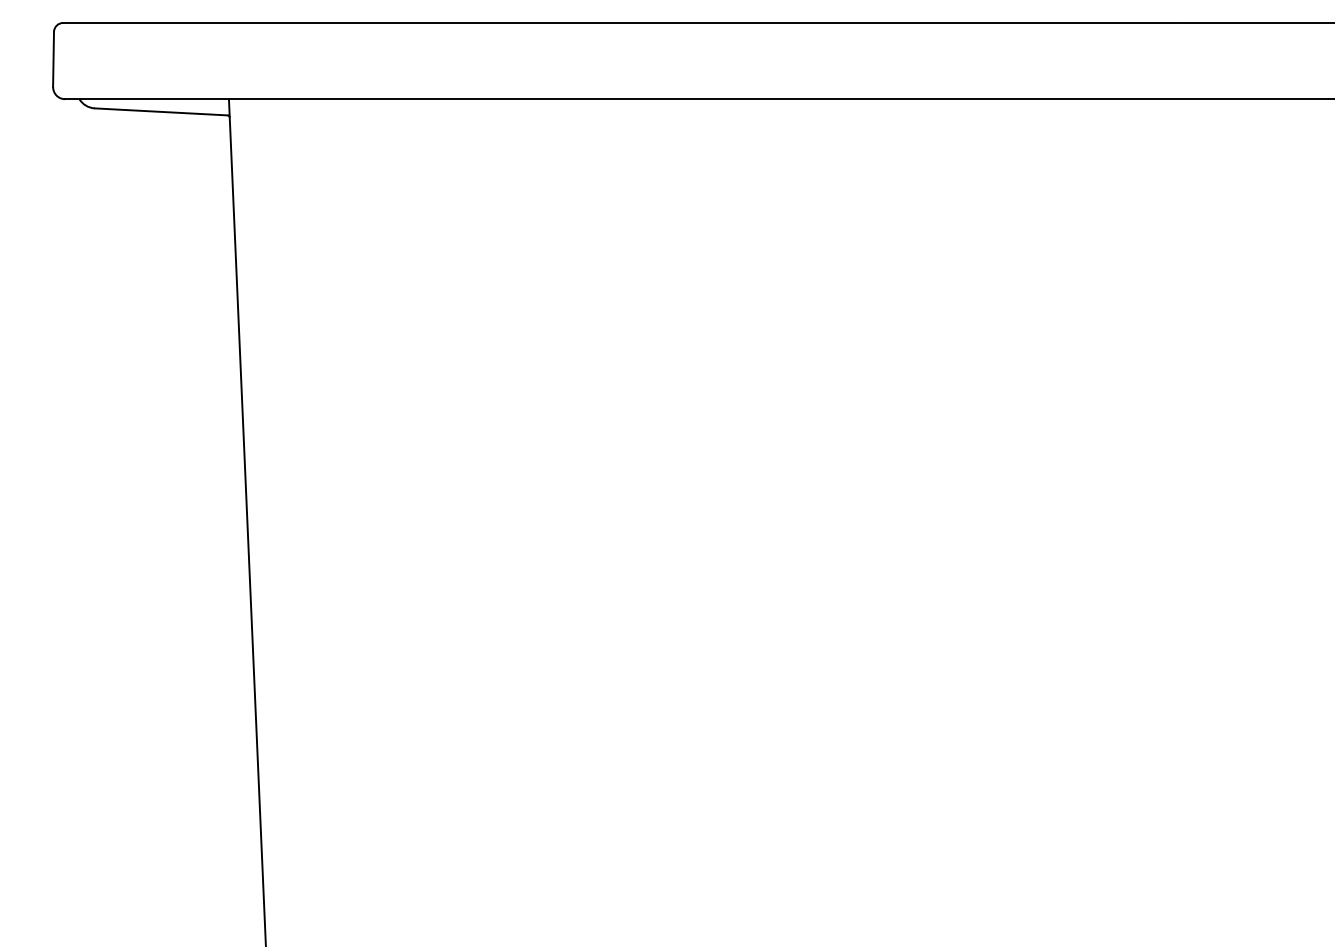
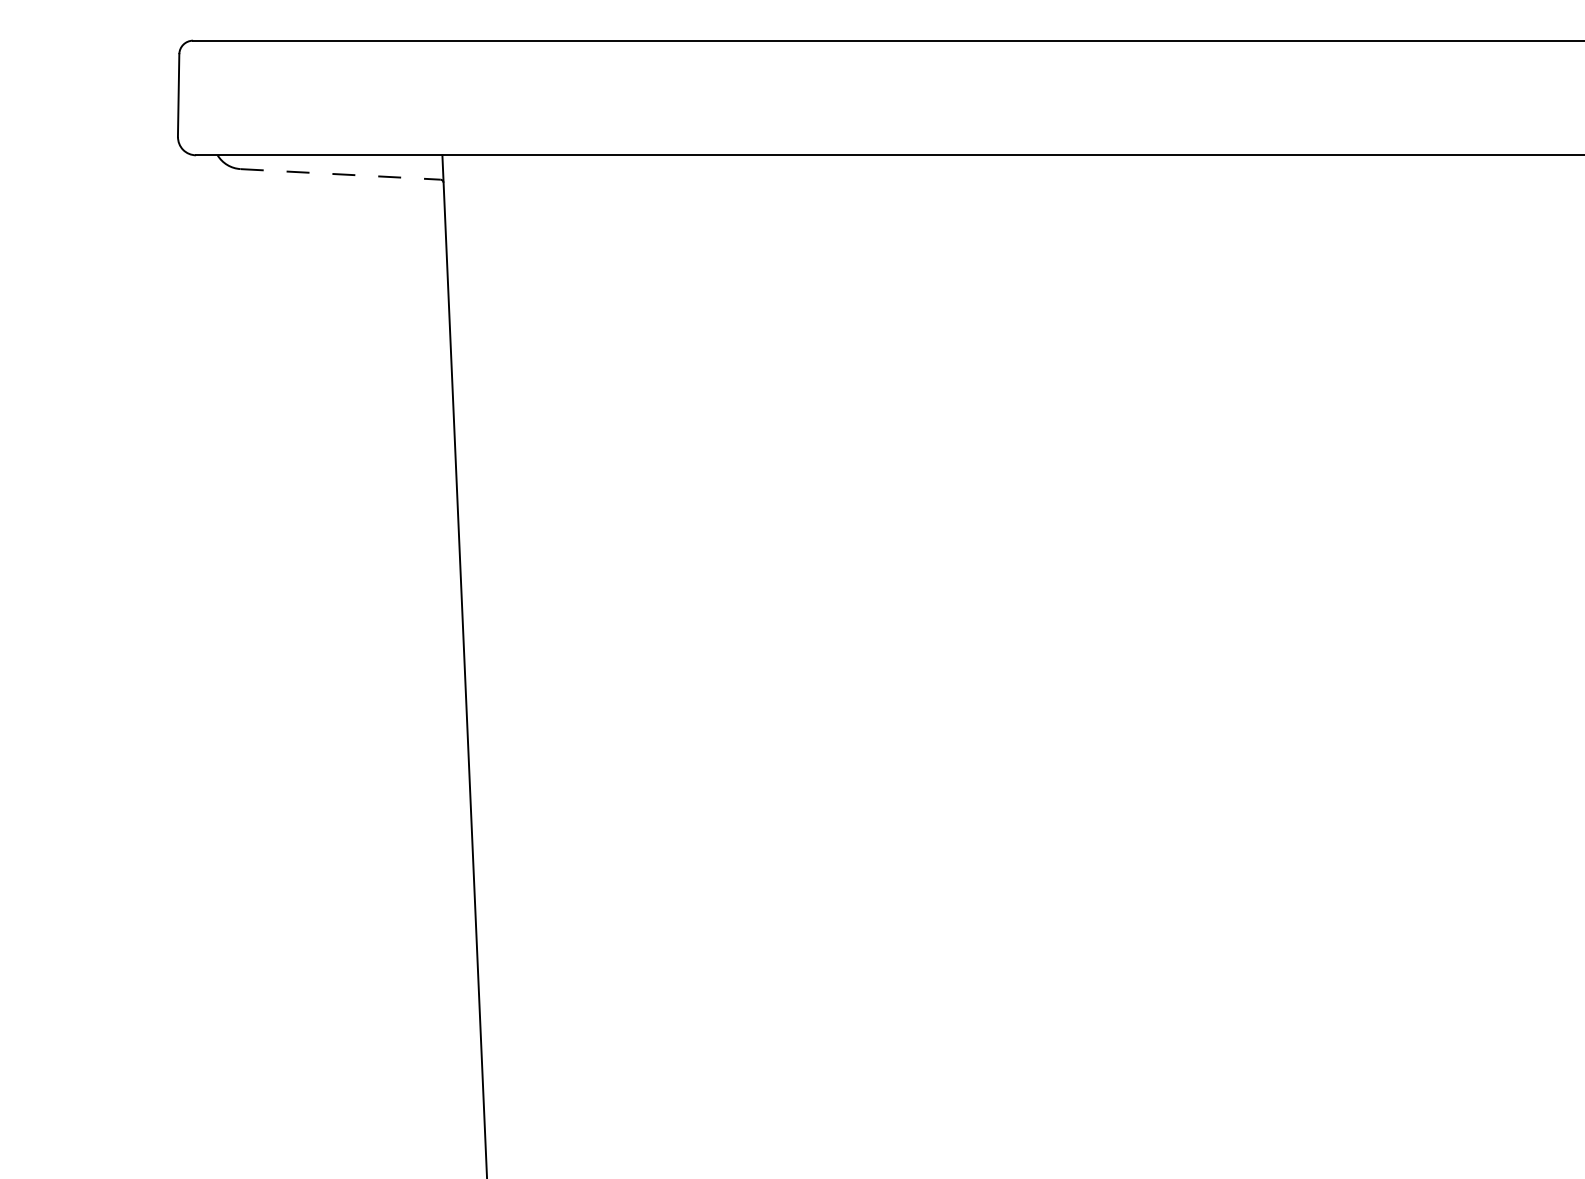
line: (161, 111) -> (340, 173), solid -> dashed

